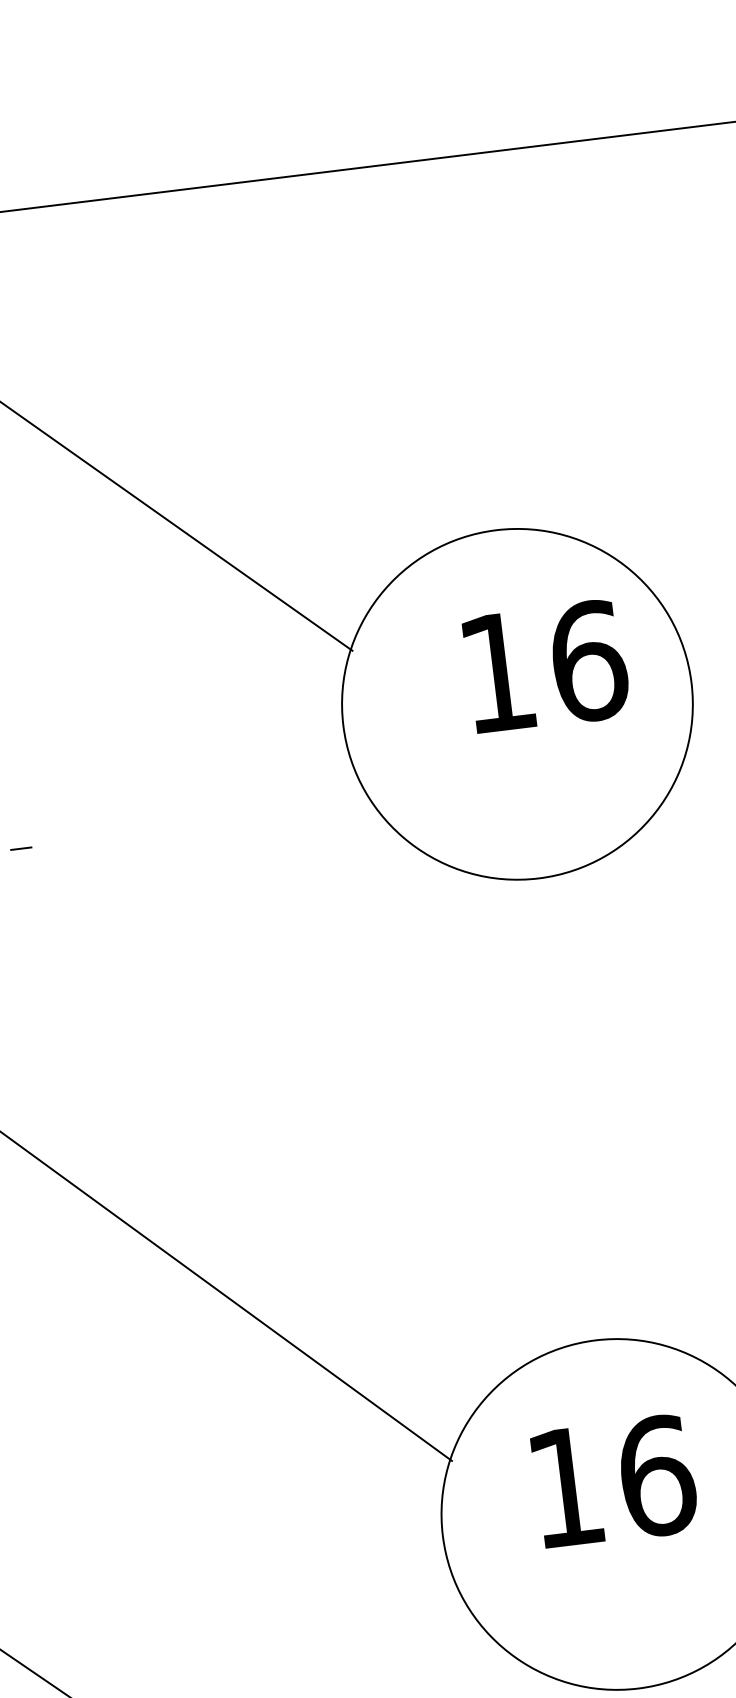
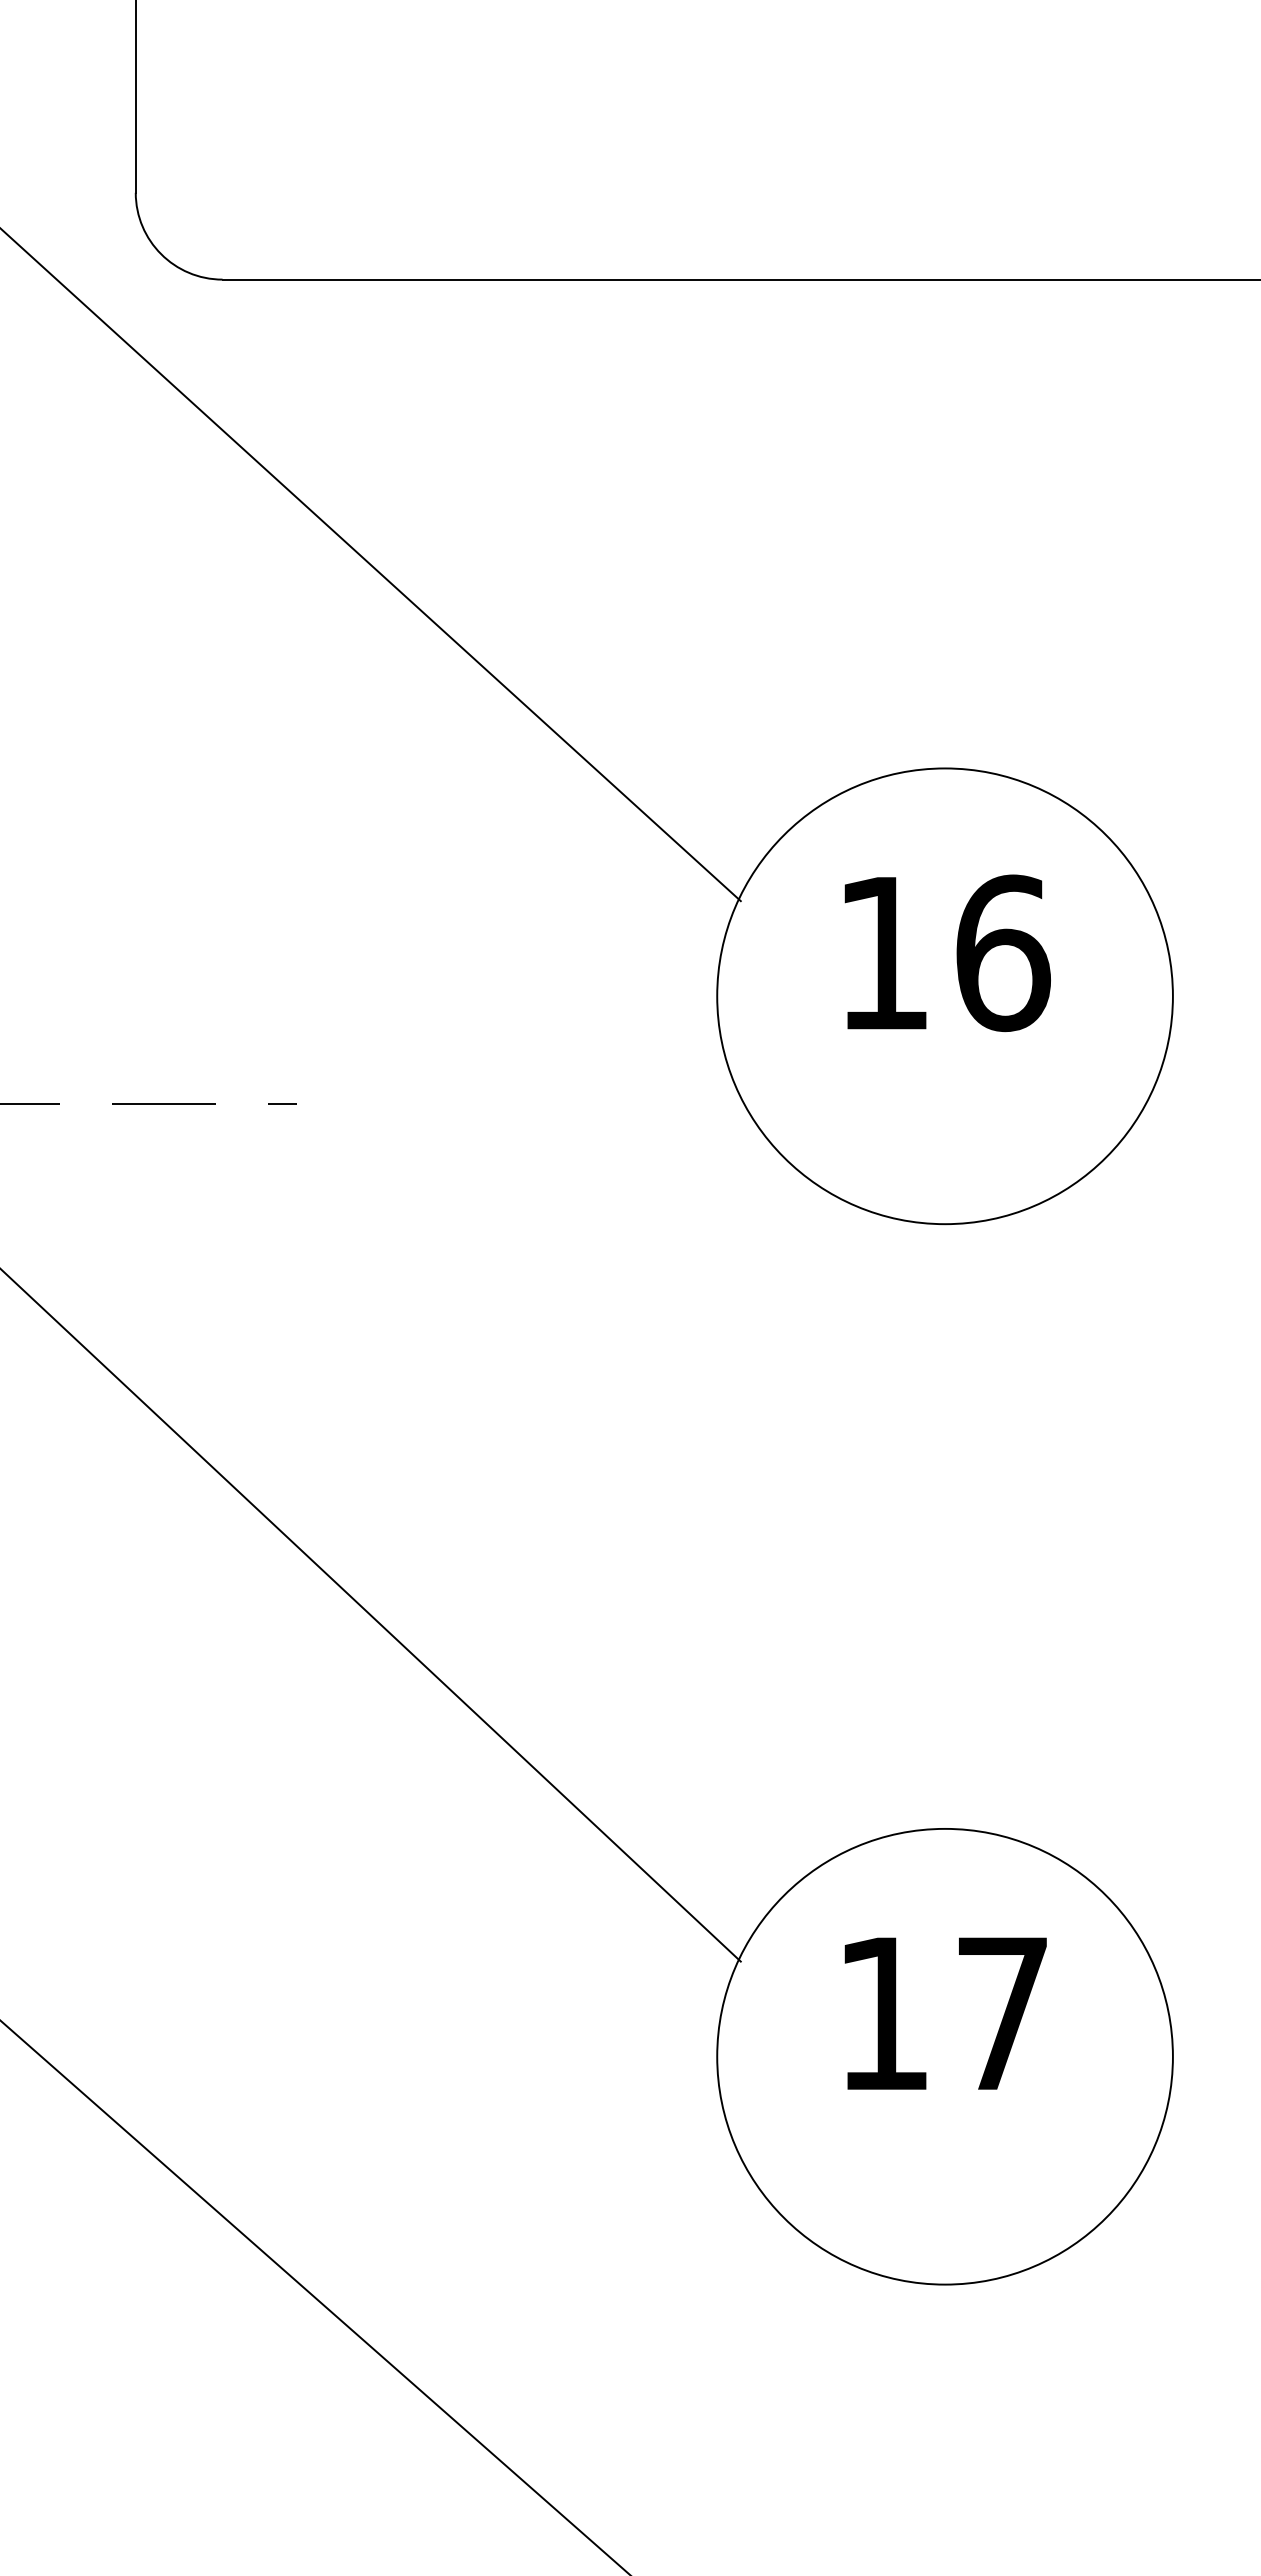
text: (546, 666) -> (947, 953), moved
text: (657, 1475) -> (1003, 2013), 16 -> 17

